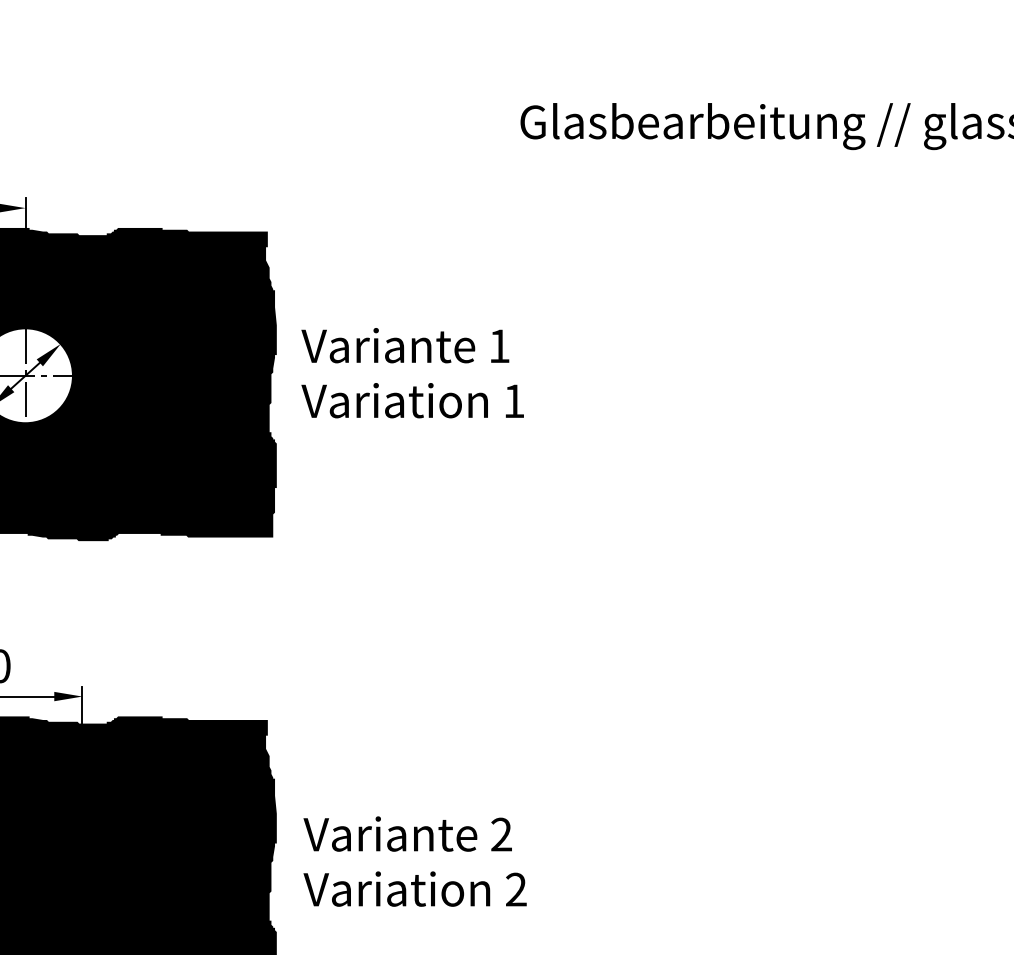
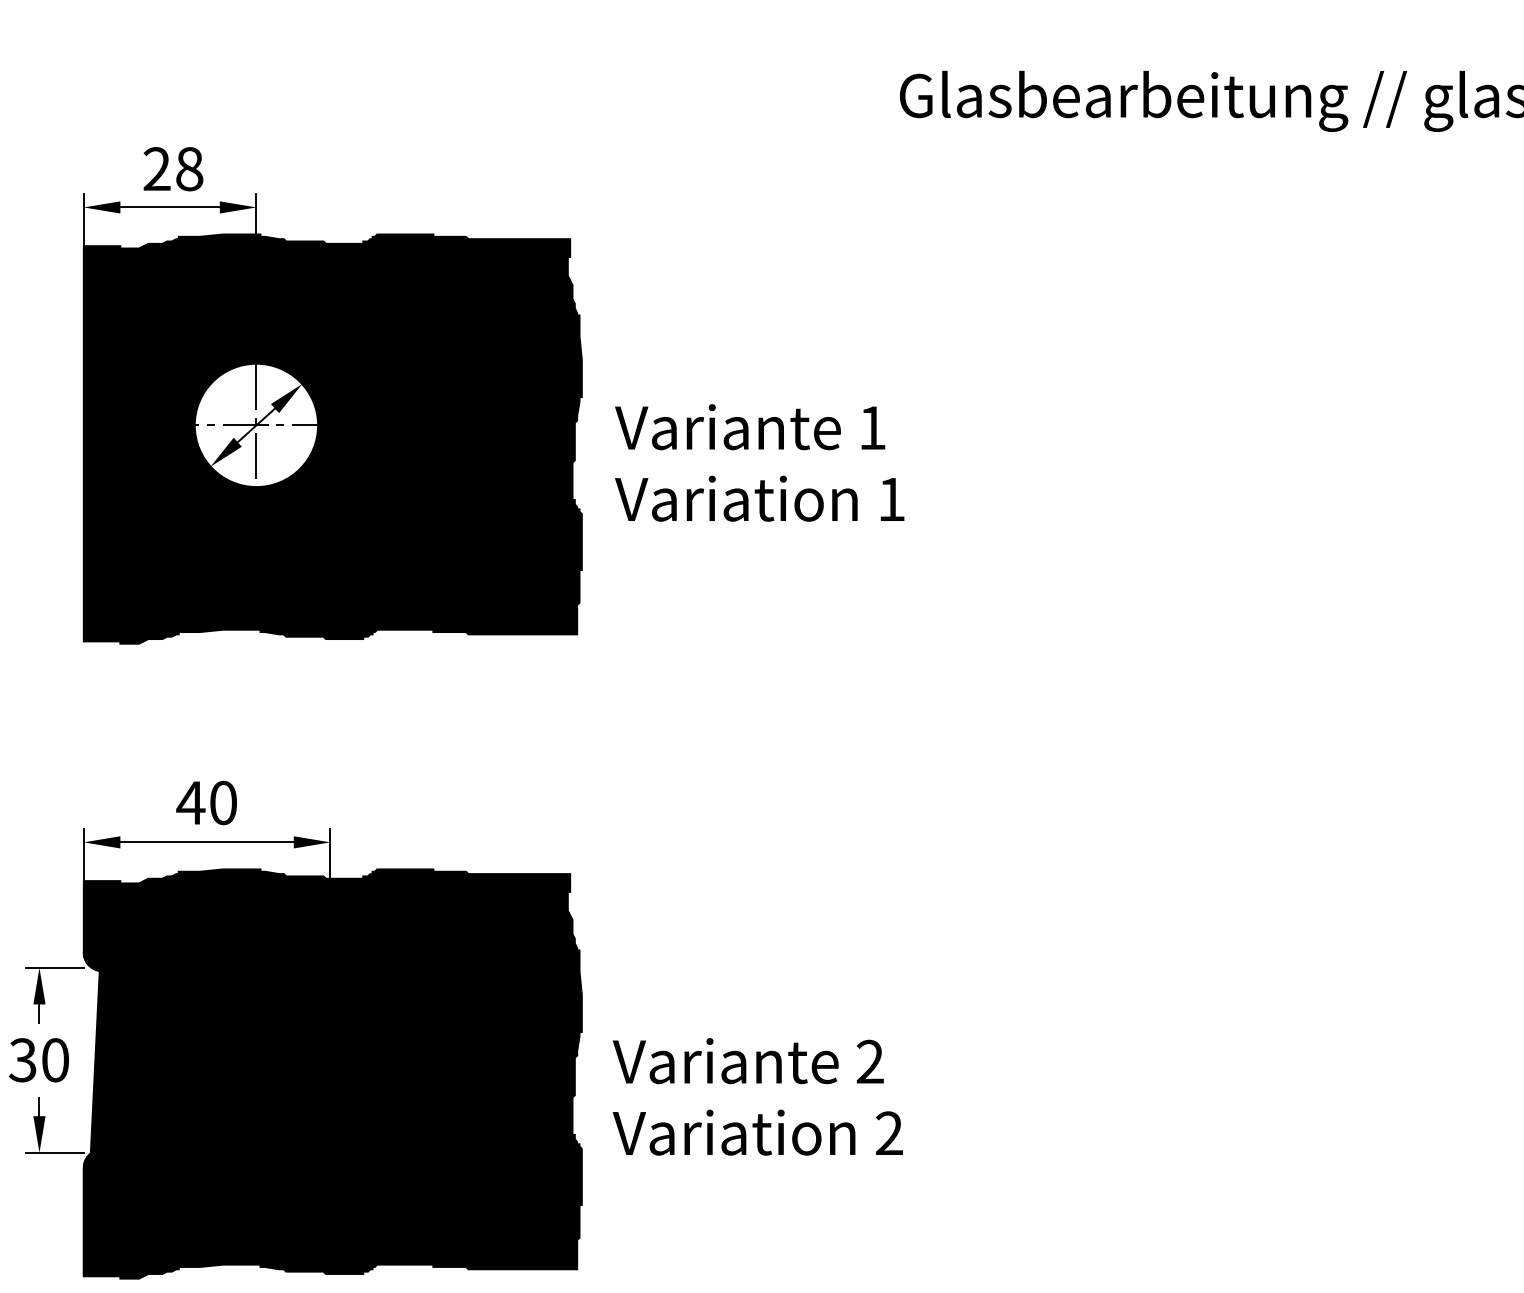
text: (412, 372) -> (759, 462), moved
text: (414, 861) -> (757, 1096), moved

